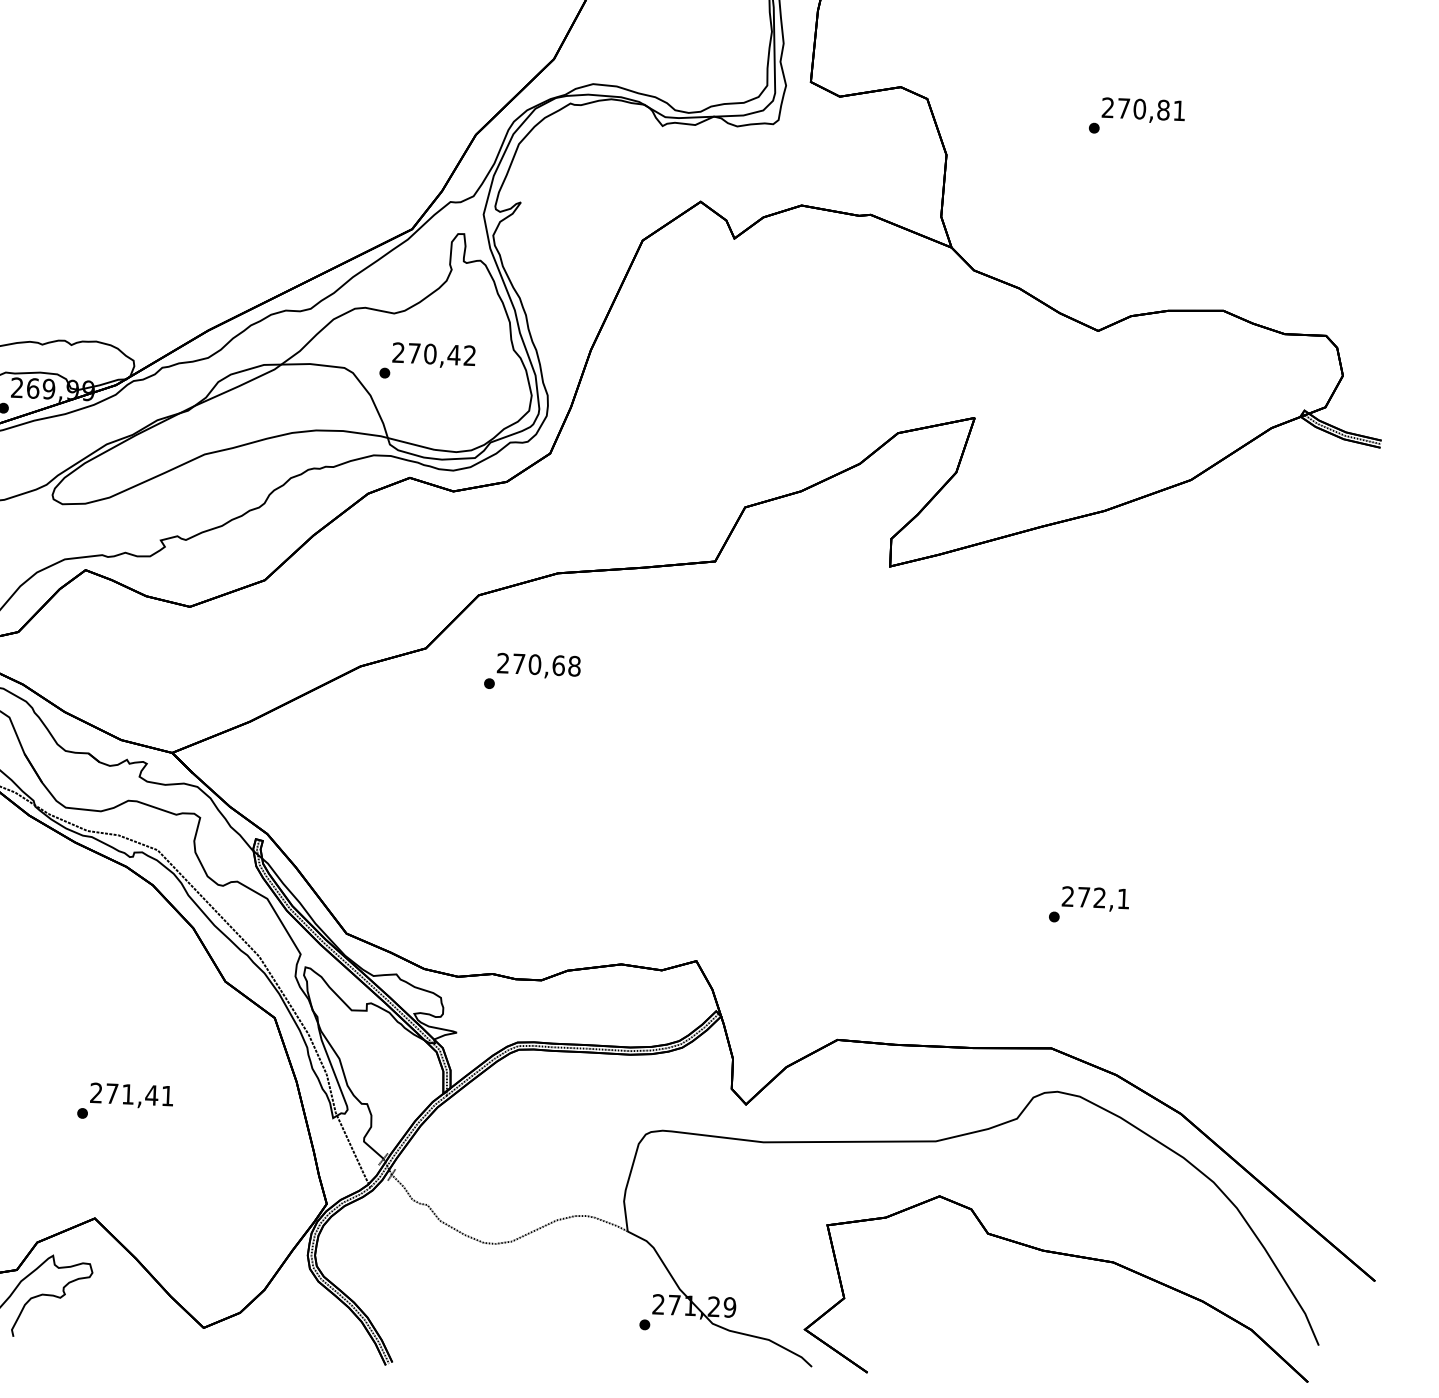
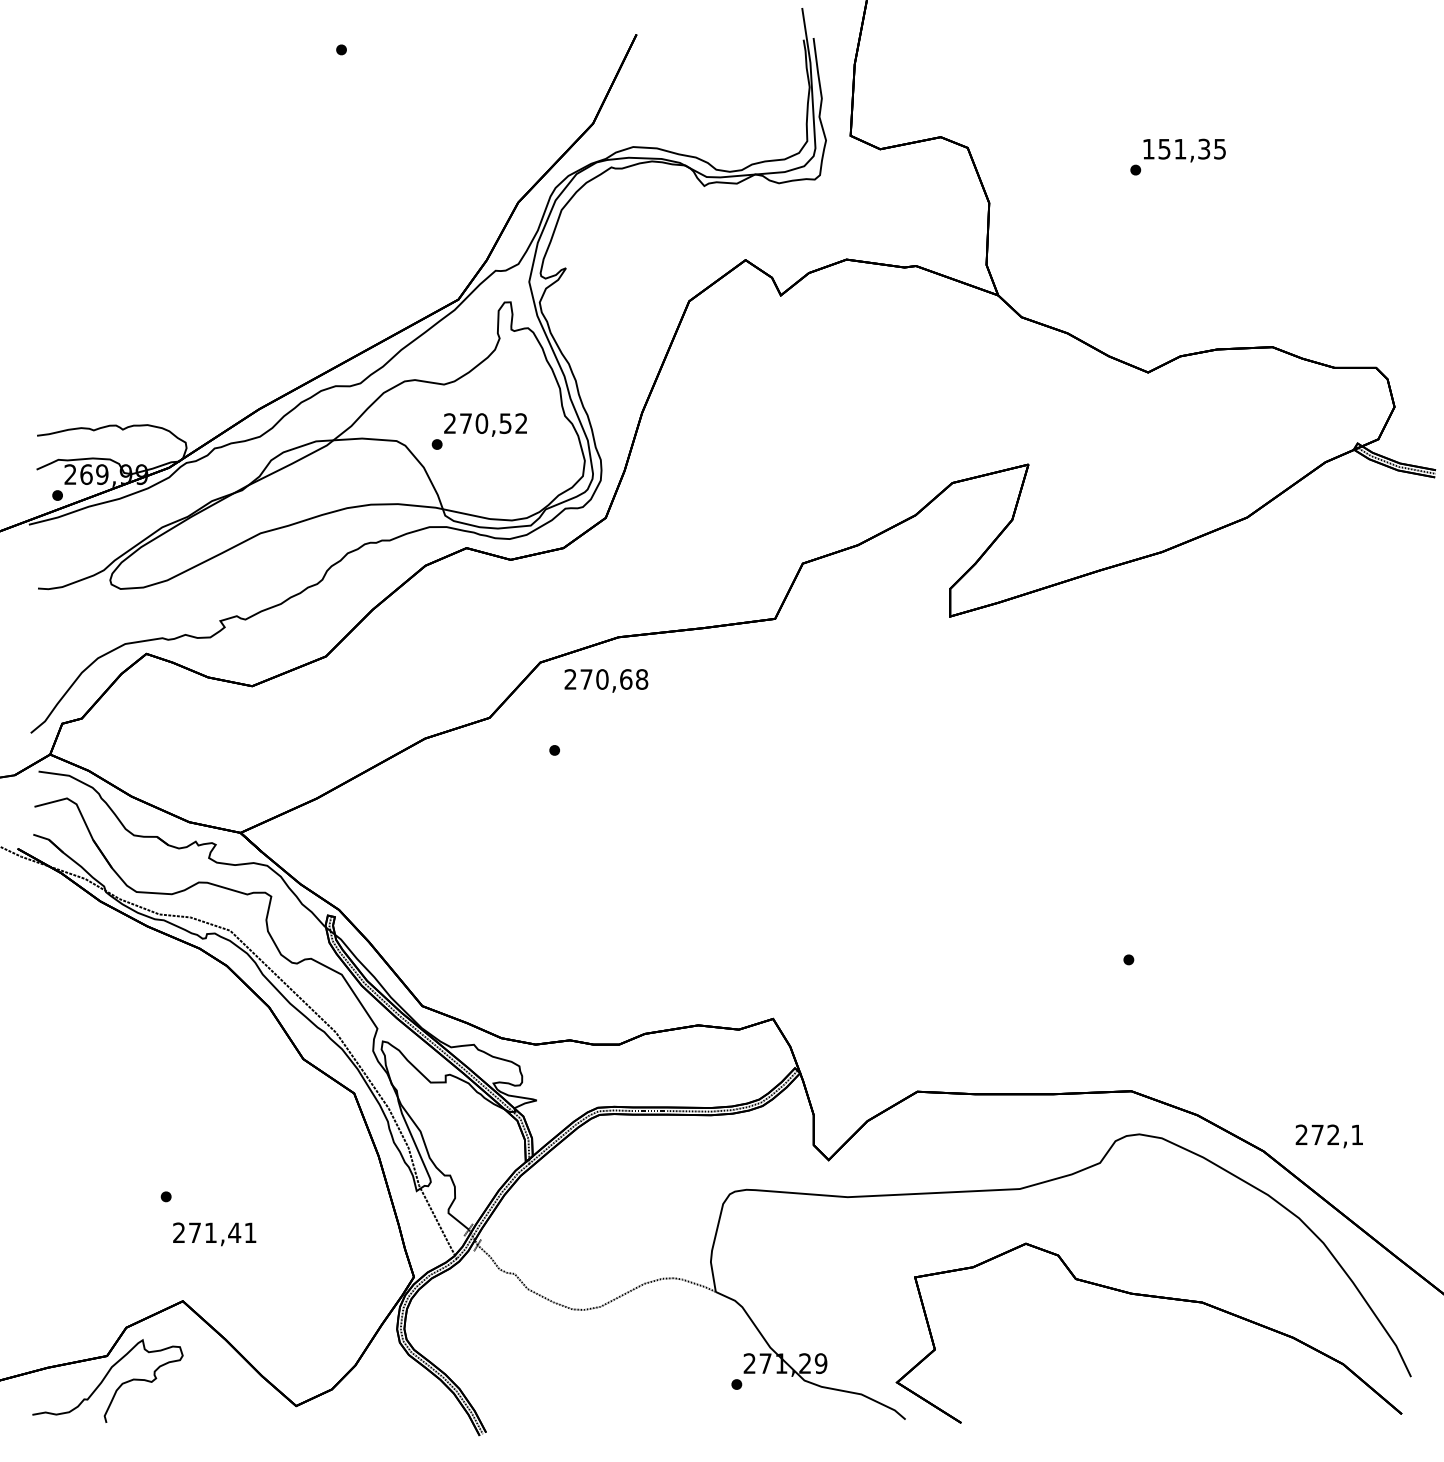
text: (1142, 108) -> (1183, 148), 270,81 -> 151,35
text: (453, 354) -> (505, 423), 270,42 -> 270,52
text: (539, 665) -> (606, 680), moved
text: (1094, 899) -> (1328, 1136), moved
text: (131, 1096) -> (214, 1234), moved

